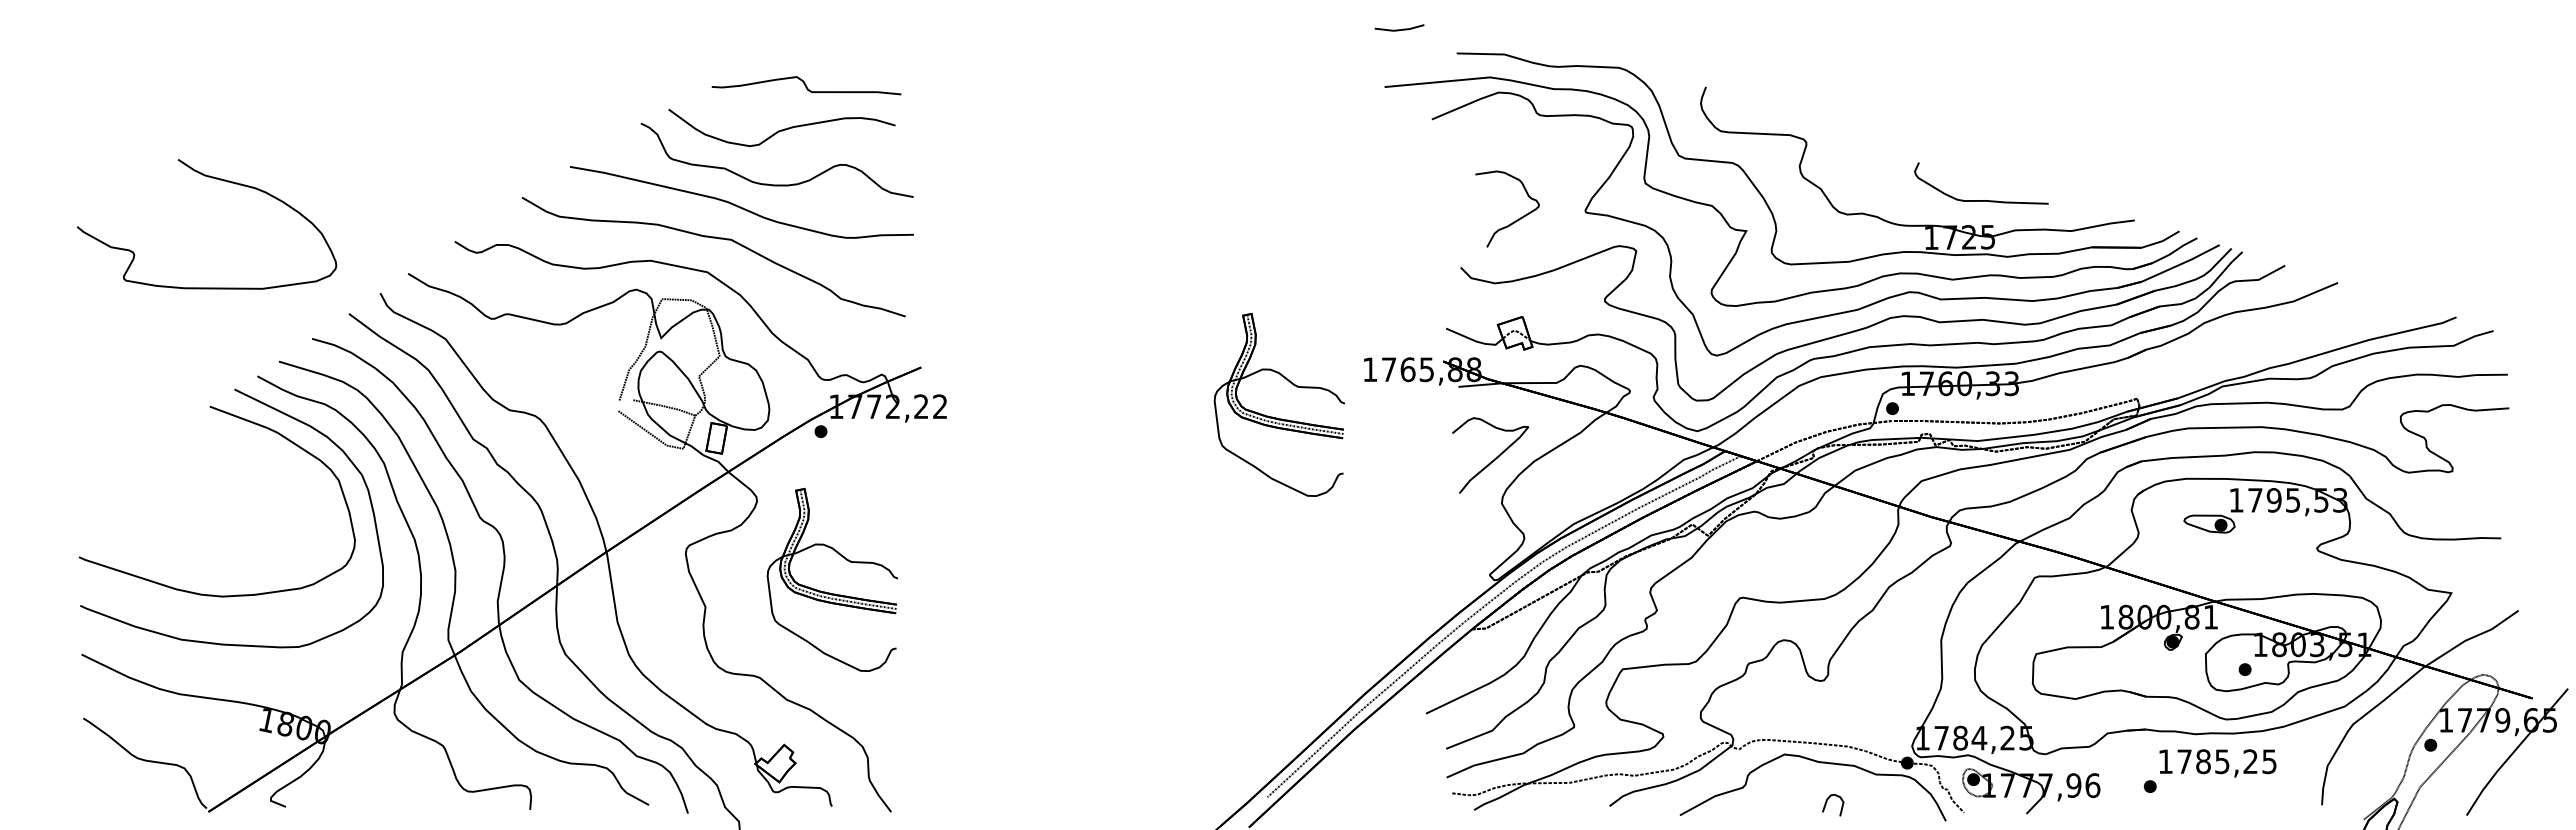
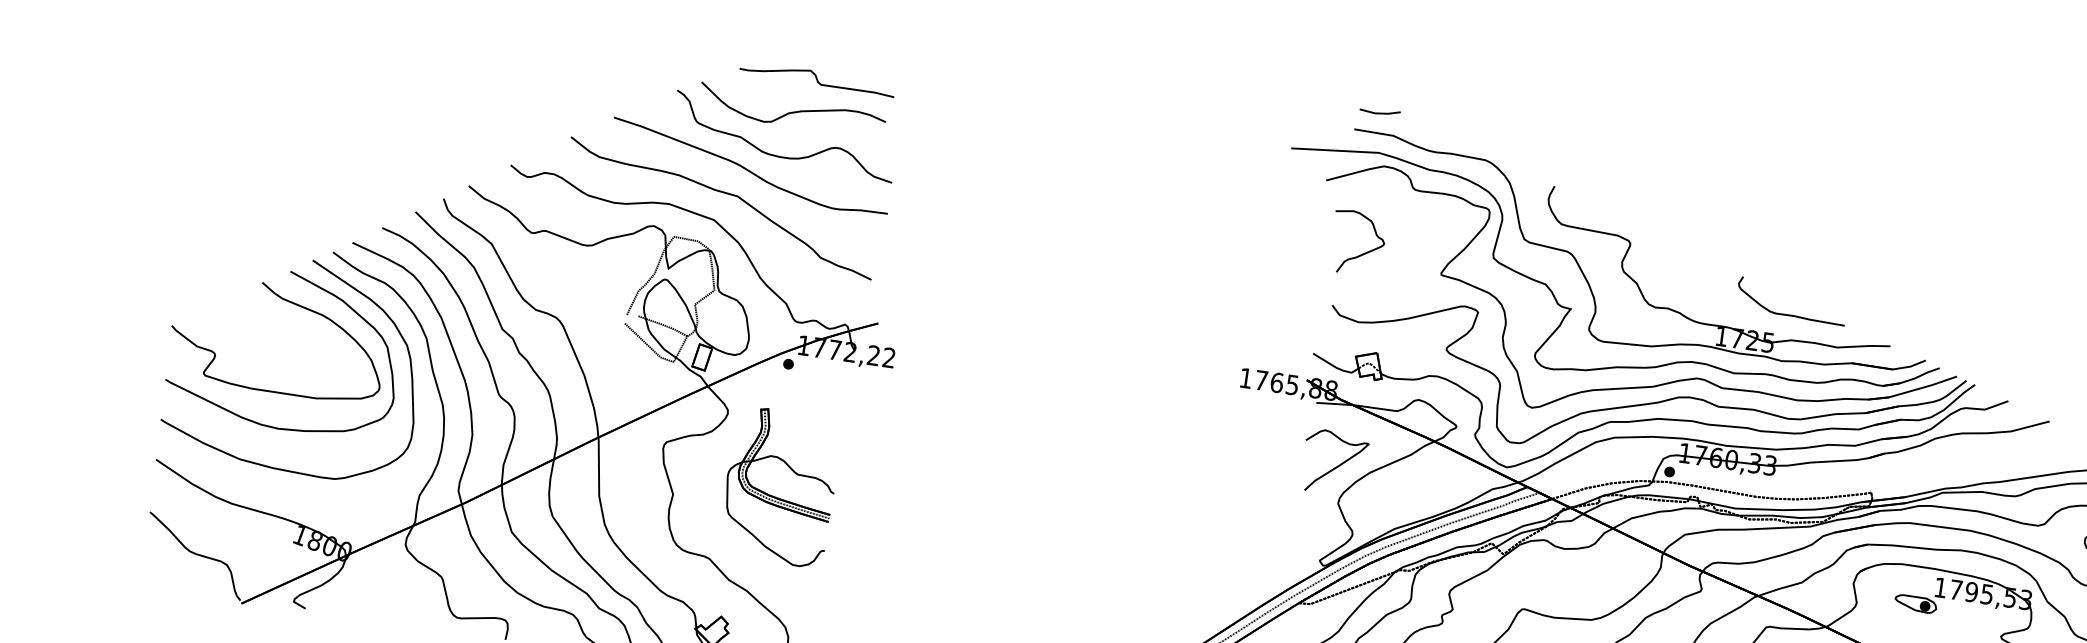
line: (1399, 29) -> (1379, 112), moved
curve: (219, 180) -> (293, 304), moved
curve: (1981, 200) -> (1790, 315), moved
curve: (1513, 221) -> (1361, 254), moved
part: (1276, 417) -> (1163, 406), removed

